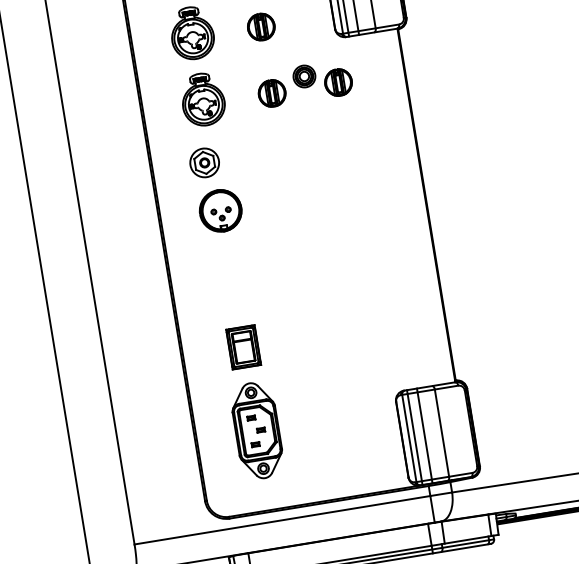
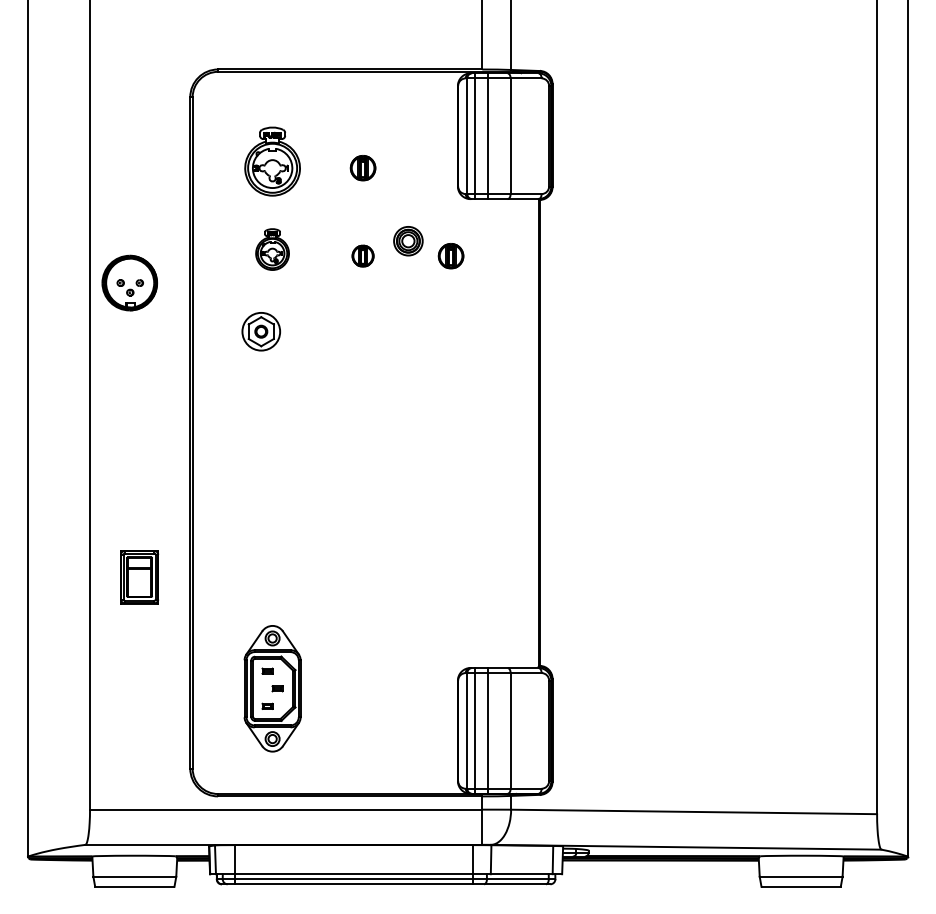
part: (260, 26) -> (362, 167), size x0.7
part: (337, 82) -> (450, 255), size x0.7
part: (271, 92) -> (362, 255), size x0.6
part: (202, 99) -> (272, 249), size x0.6
part: (220, 210) -> (129, 282), moved
part: (243, 347) -> (139, 577), moved

